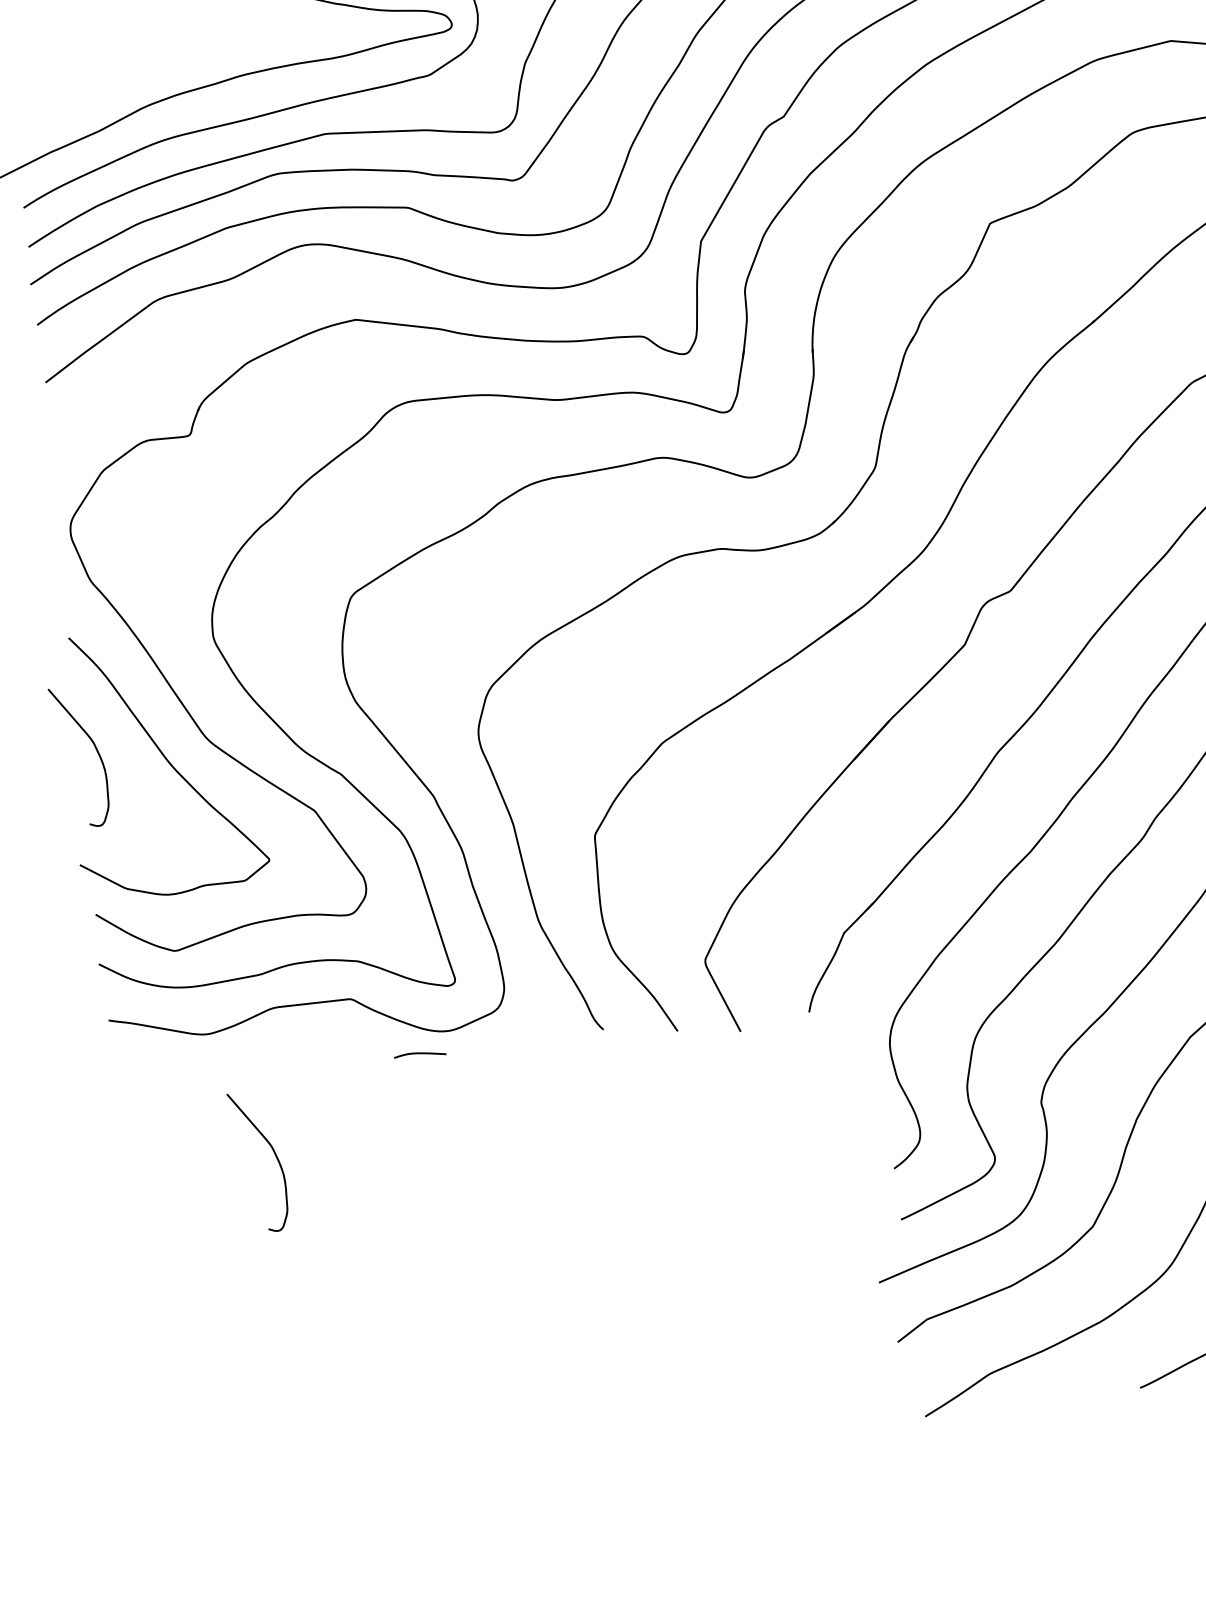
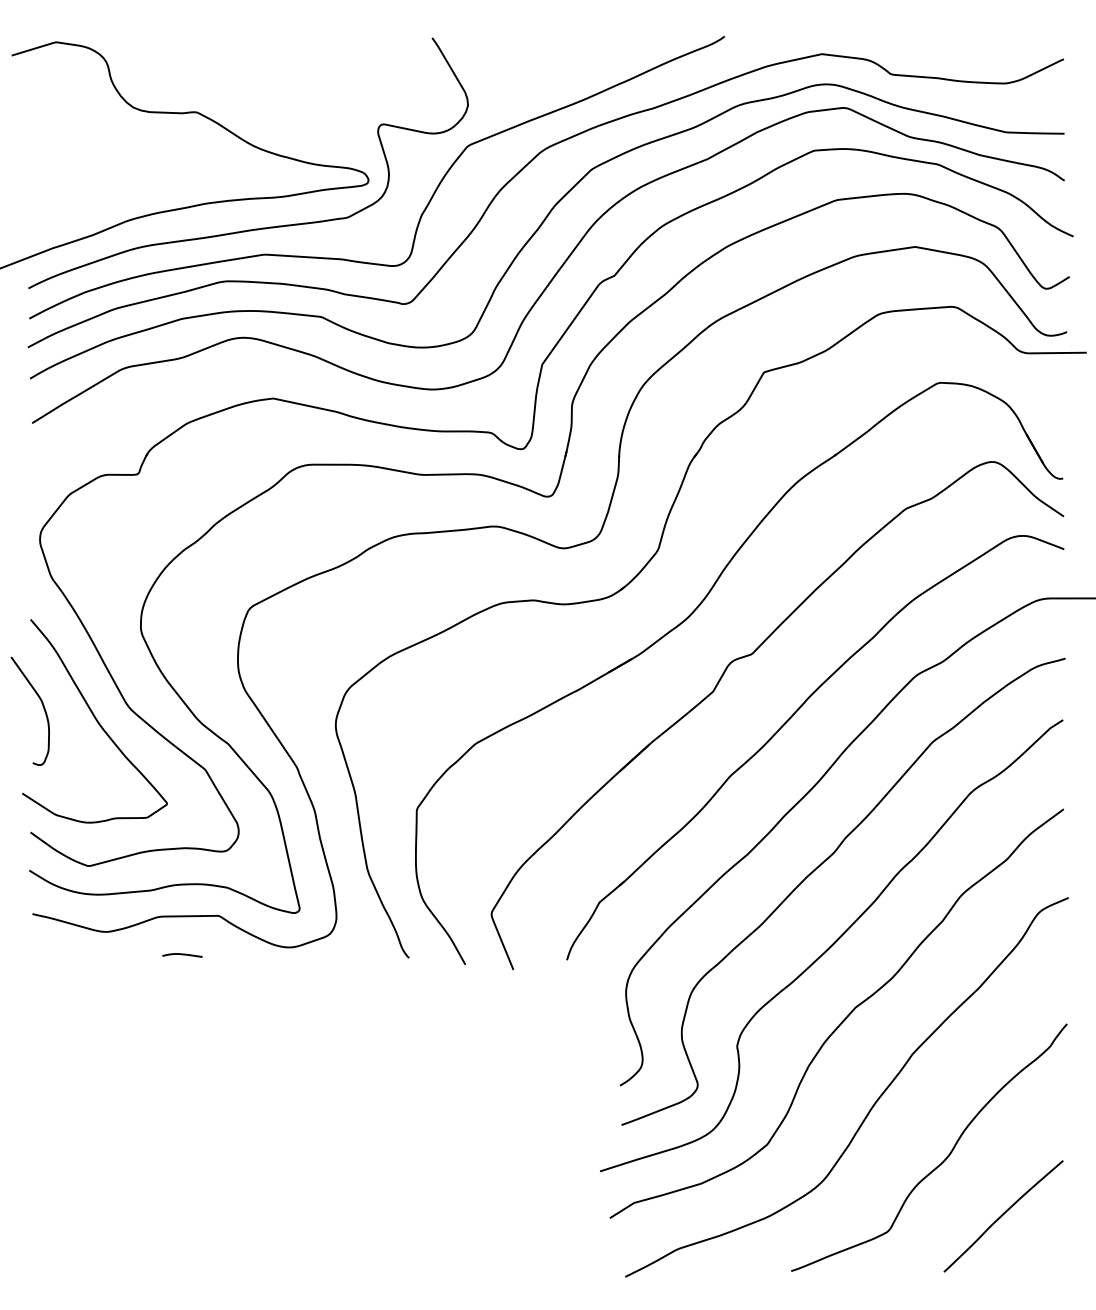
curve: (420, 1054) -> (182, 955), moved
curve: (273, 1154) -> (148, 1028), removed

